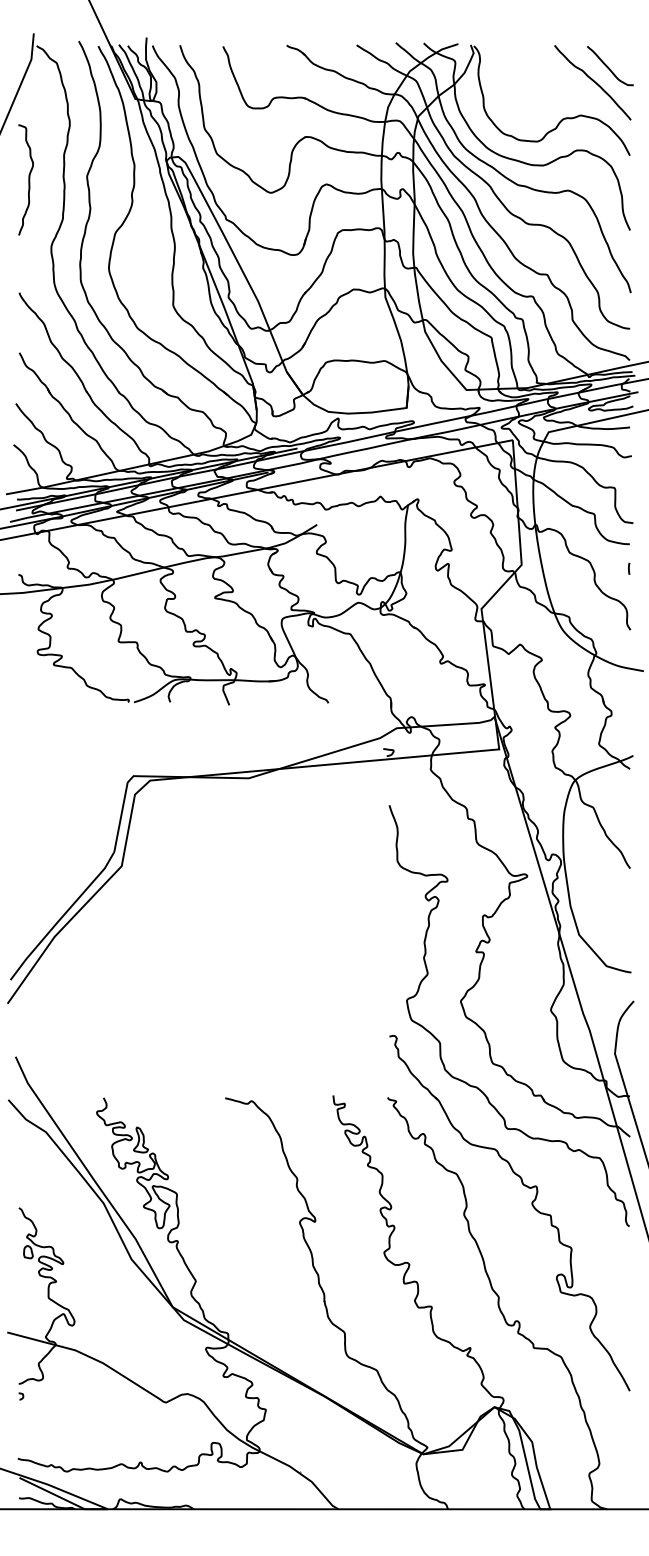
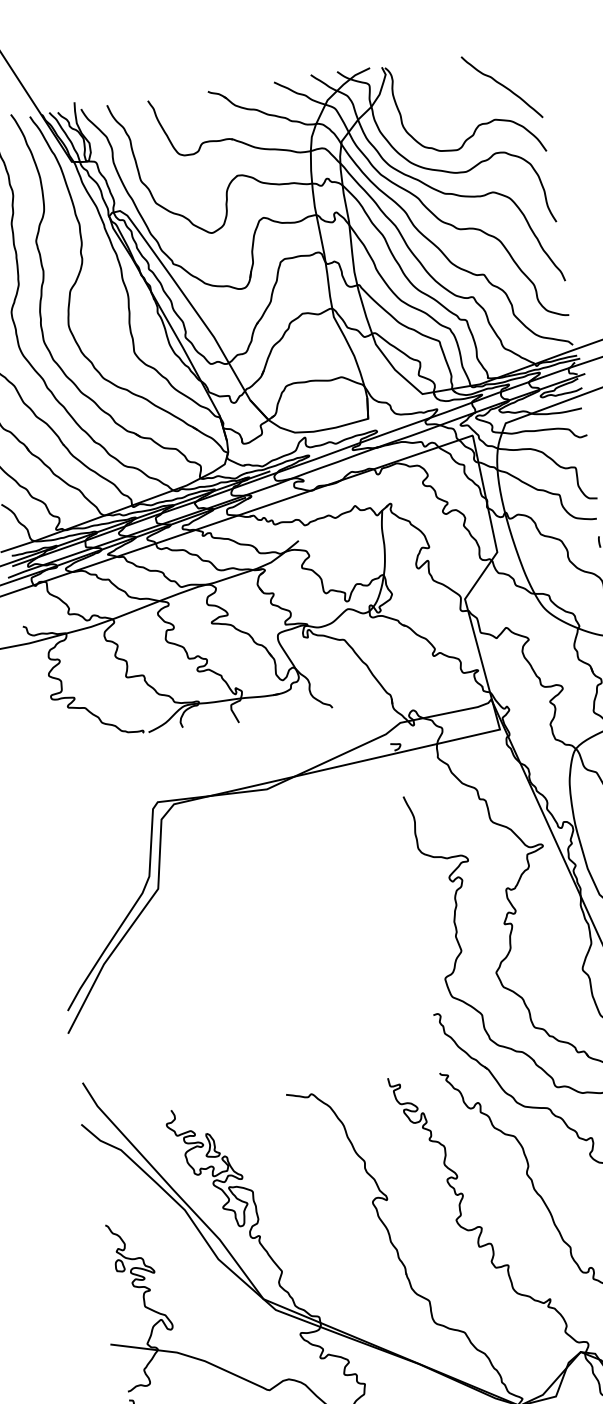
curve: (609, 67) -> (515, 70), removed

